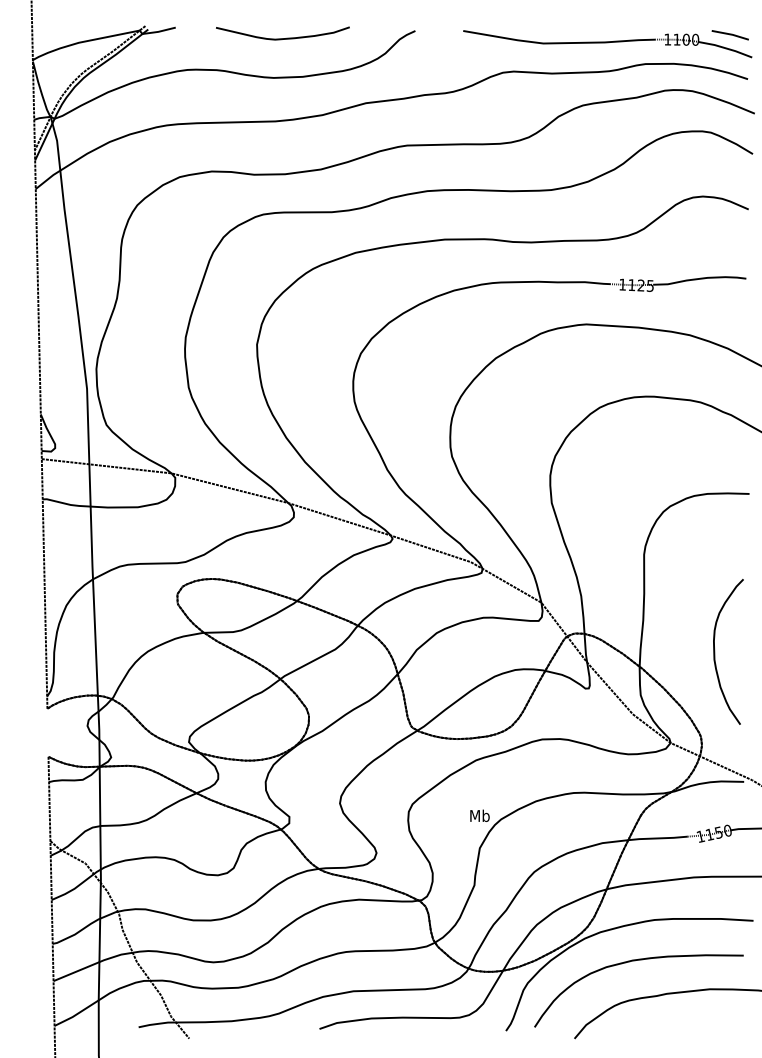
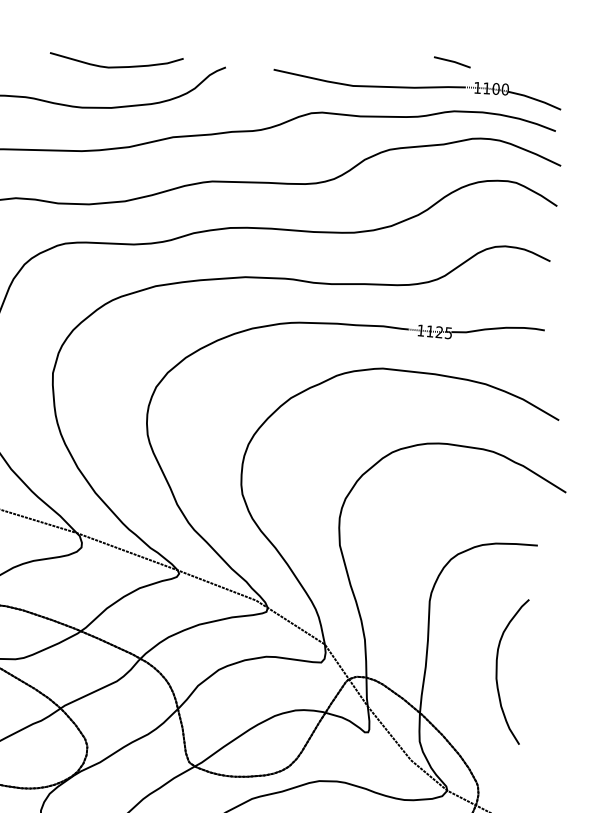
line: (729, 35) -> (451, 62), moved
curve: (282, 38) -> (115, 66), moved
curve: (715, 651) -> (497, 670), moved

